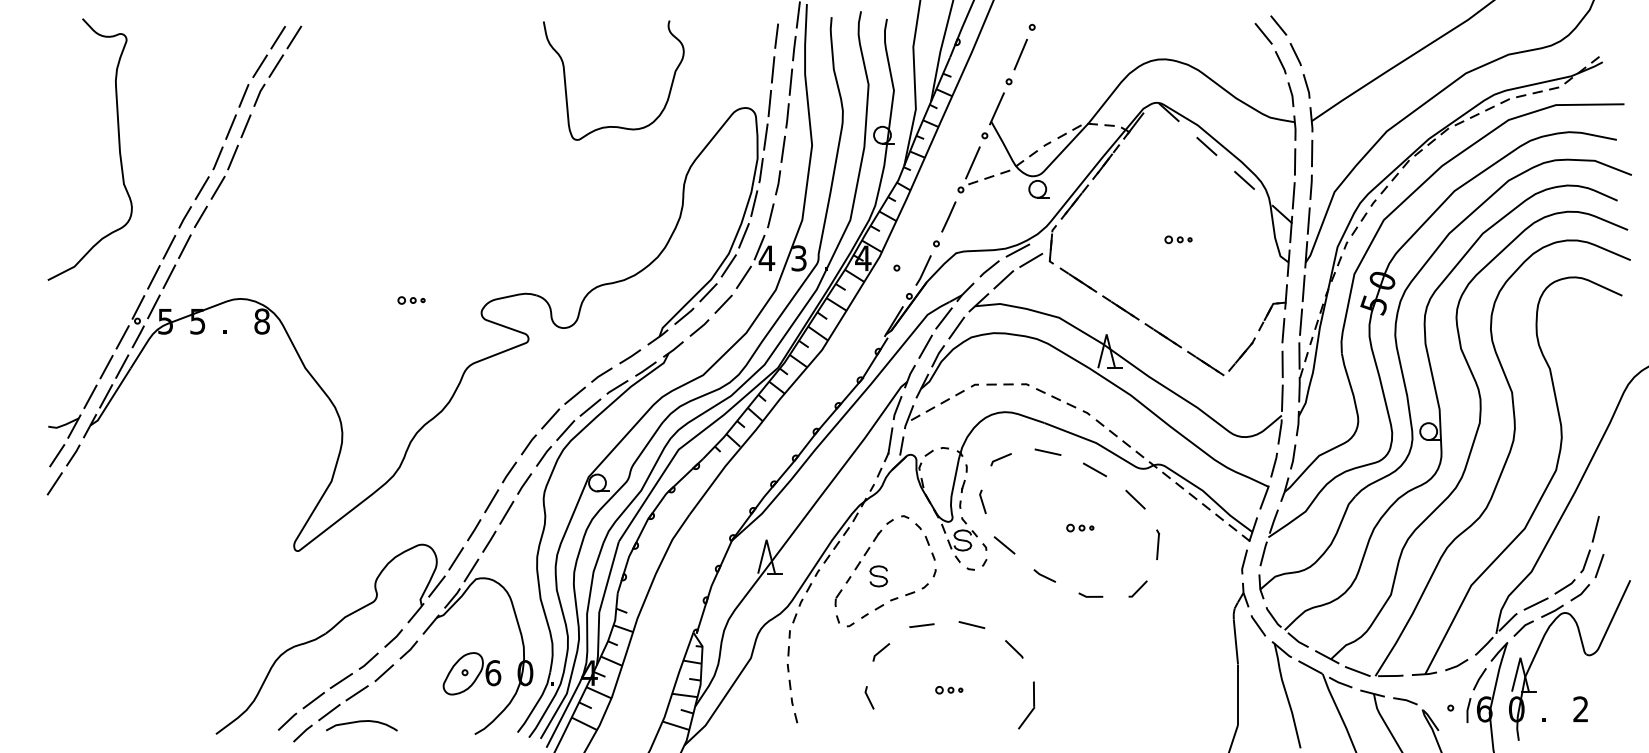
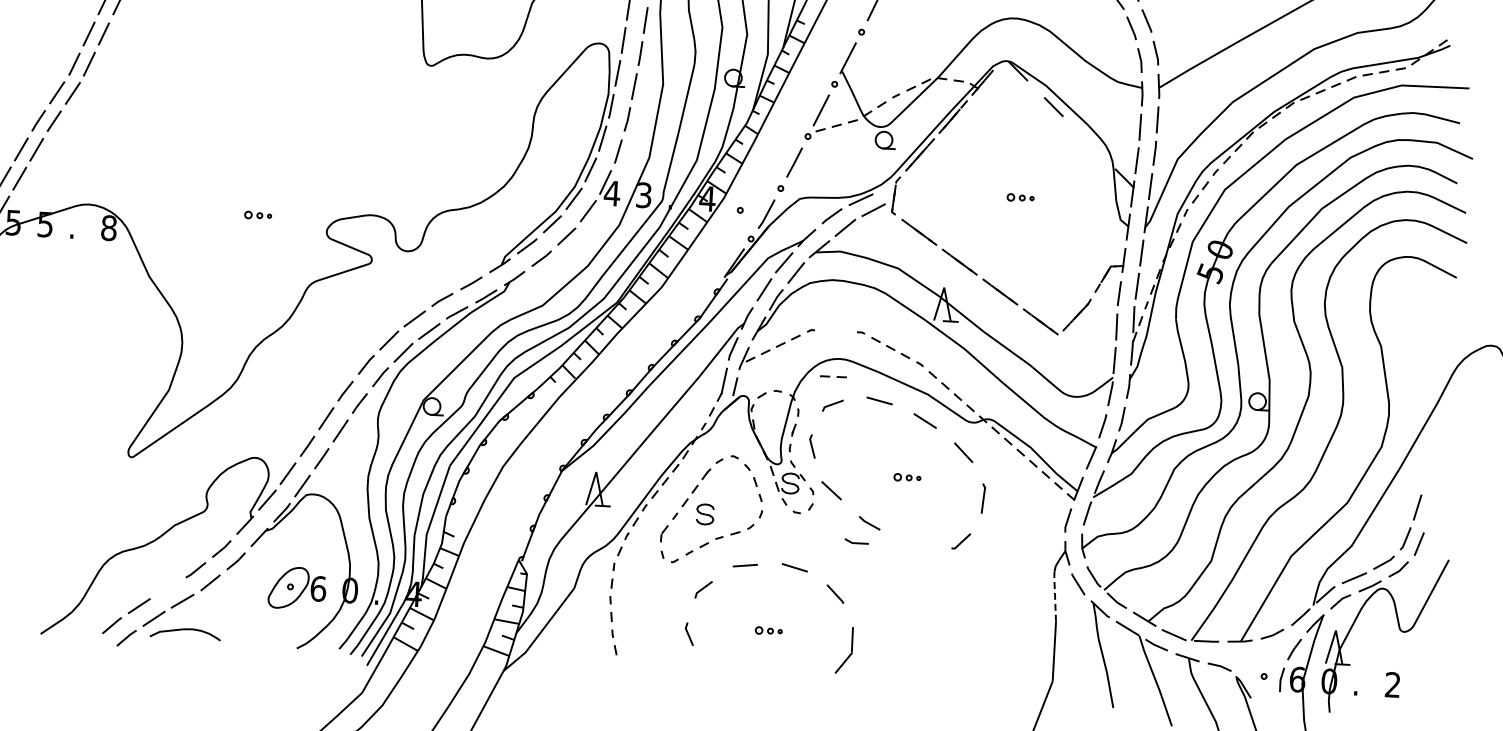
line: (1244, 179) -> (1089, 141), removed
line: (996, 384) -> (829, 376), moved
line: (1090, 596) -> (856, 542), moved
line: (1235, 642) -> (1054, 599), solid -> dashed
line: (341, 681) -> (167, 588), removed

